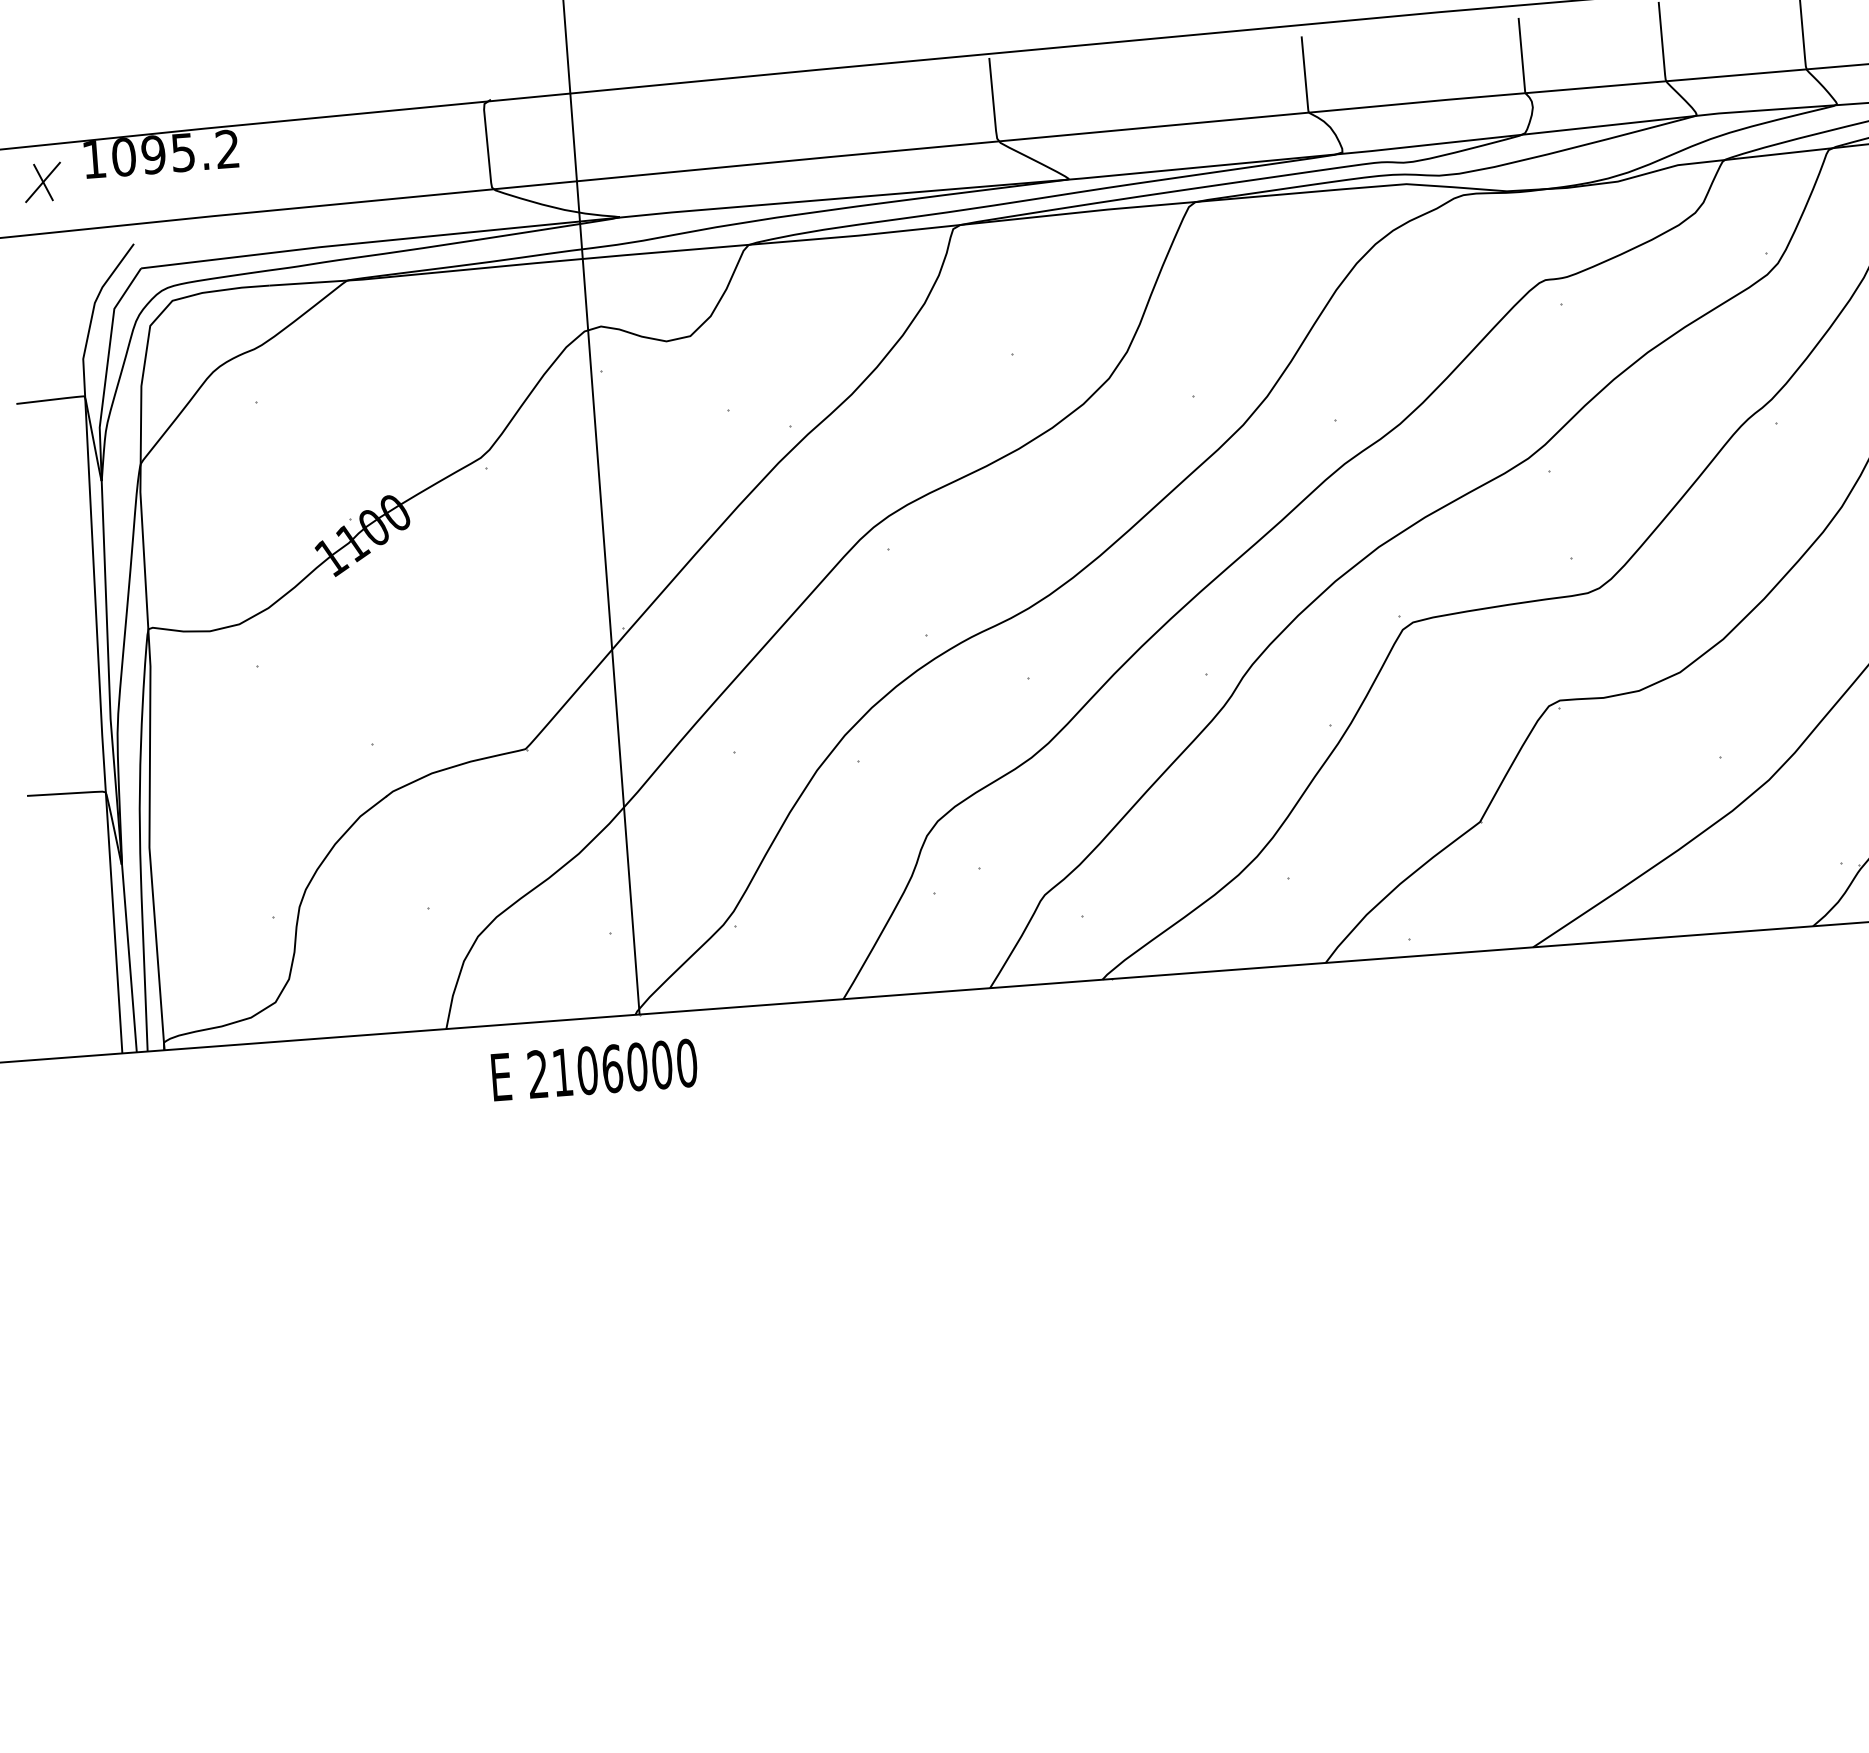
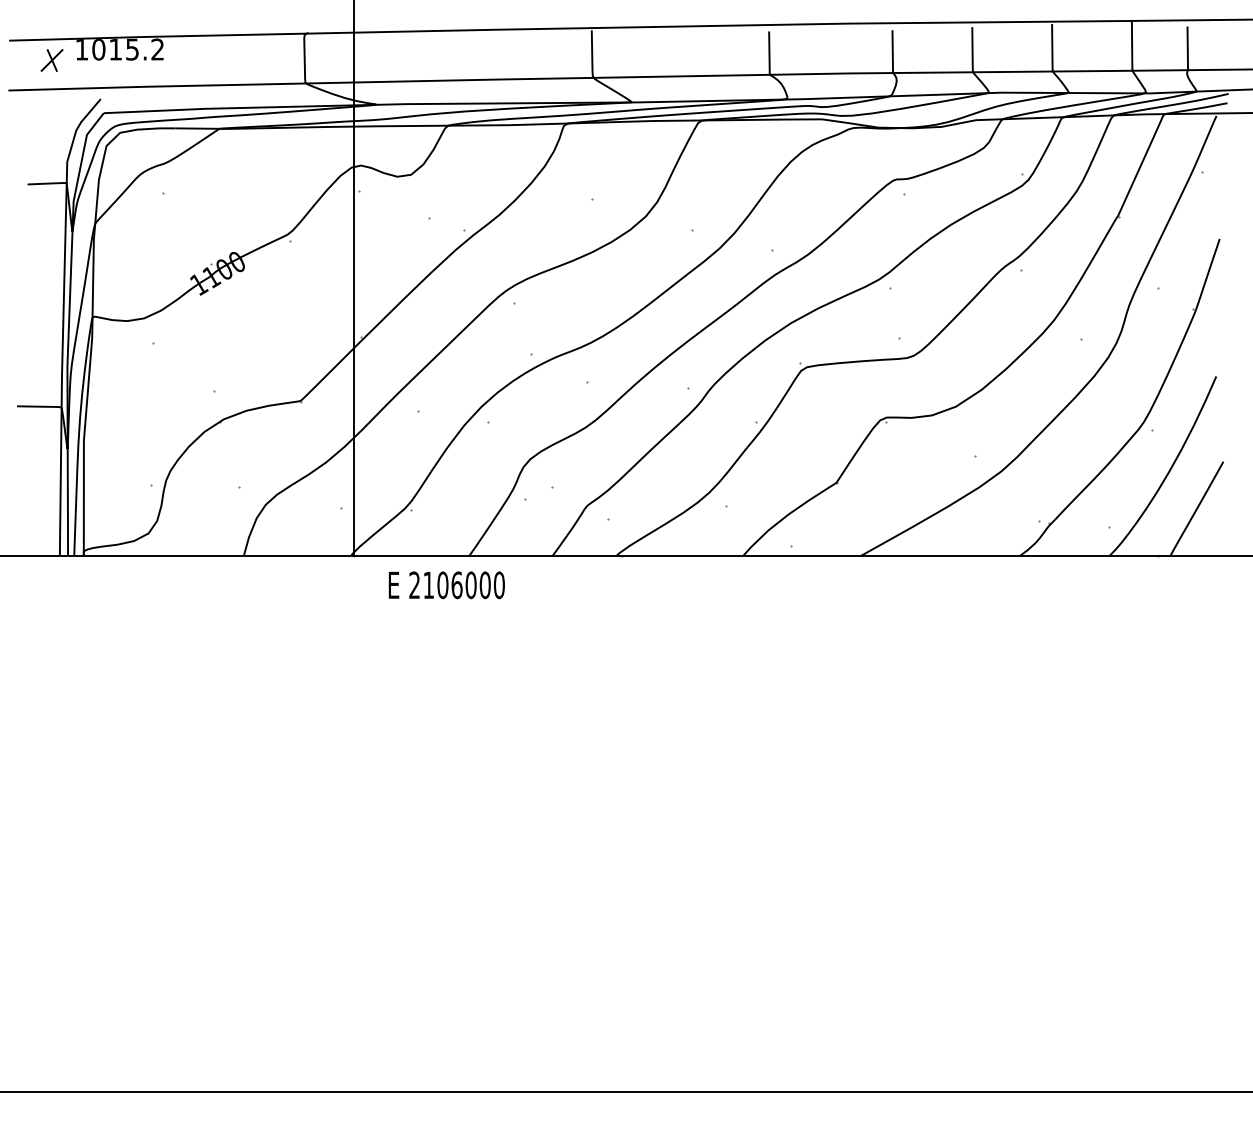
text: (153, 154) -> (115, 49), 1095.2 -> 1015.2
text: (593, 1070) -> (446, 585), moved

